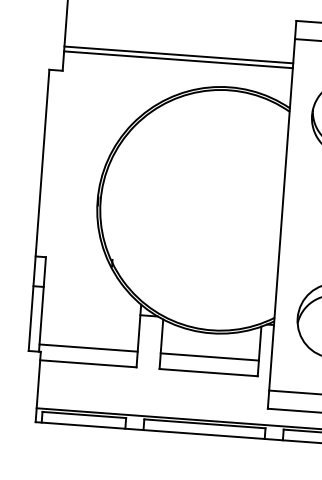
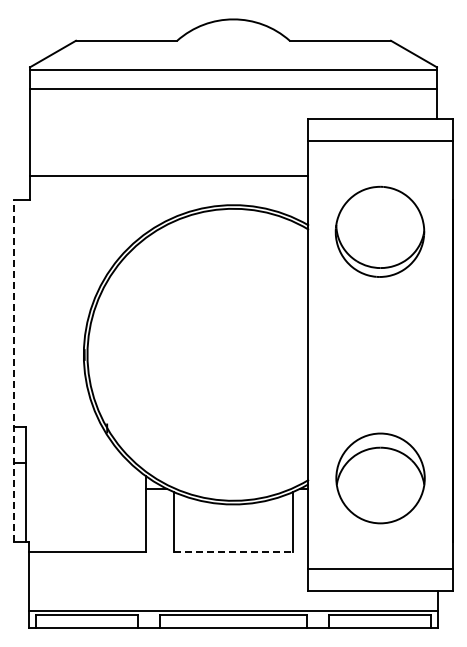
line: (179, 54) -> (169, 170), removed
line: (38, 209) -> (13, 370), solid -> dashed
line: (88, 348) -> (85, 533), removed
line: (209, 357) -> (233, 533), removed
line: (208, 372) -> (233, 552), solid -> dashed

